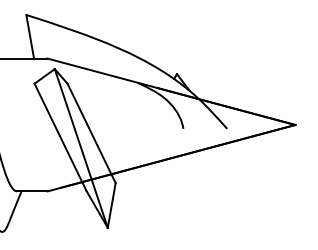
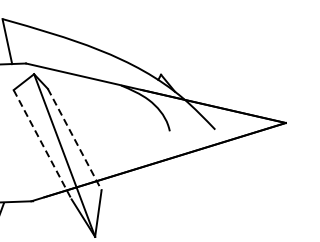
line: (91, 133) -> (74, 139), solid -> dashed
line: (60, 137) -> (42, 144), solid -> dashed

